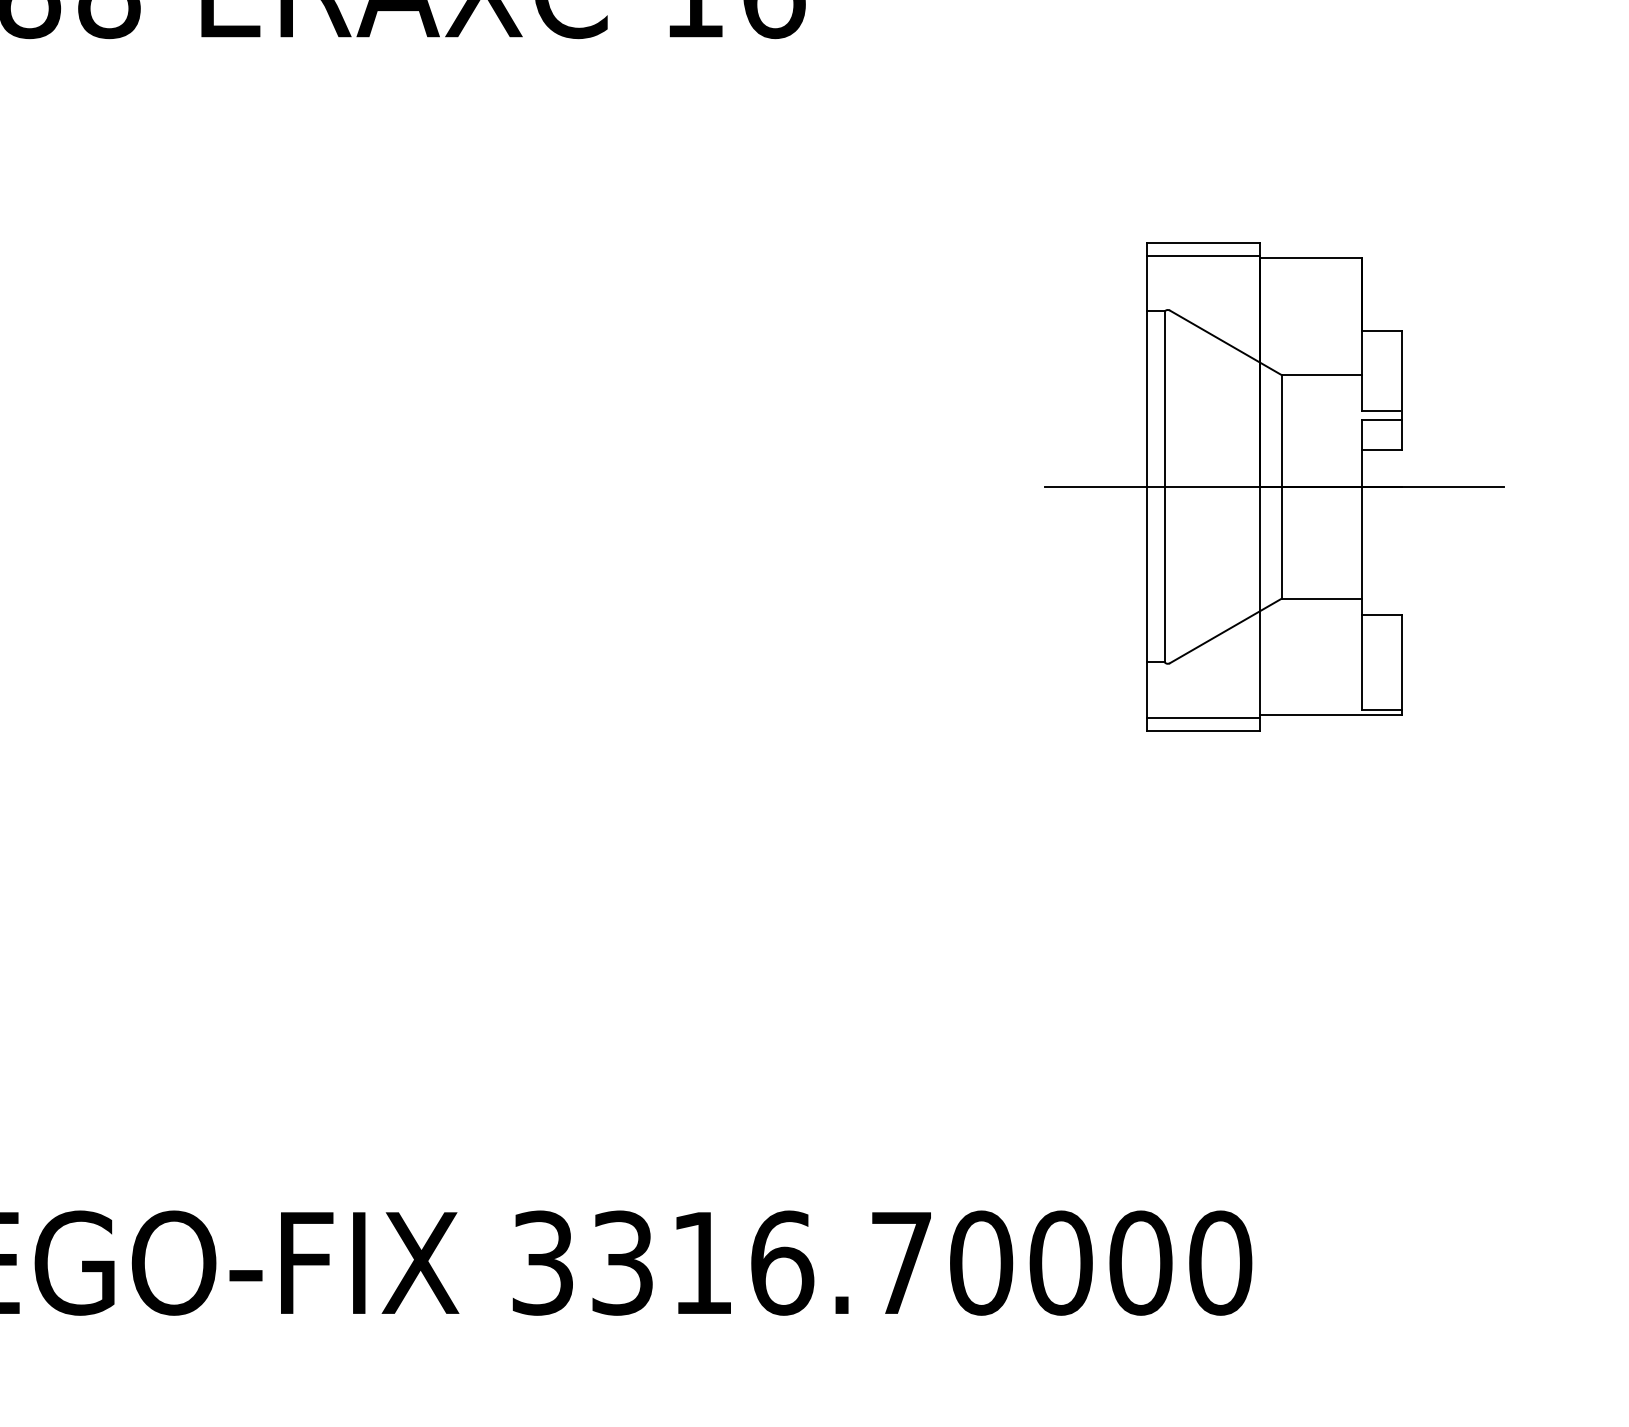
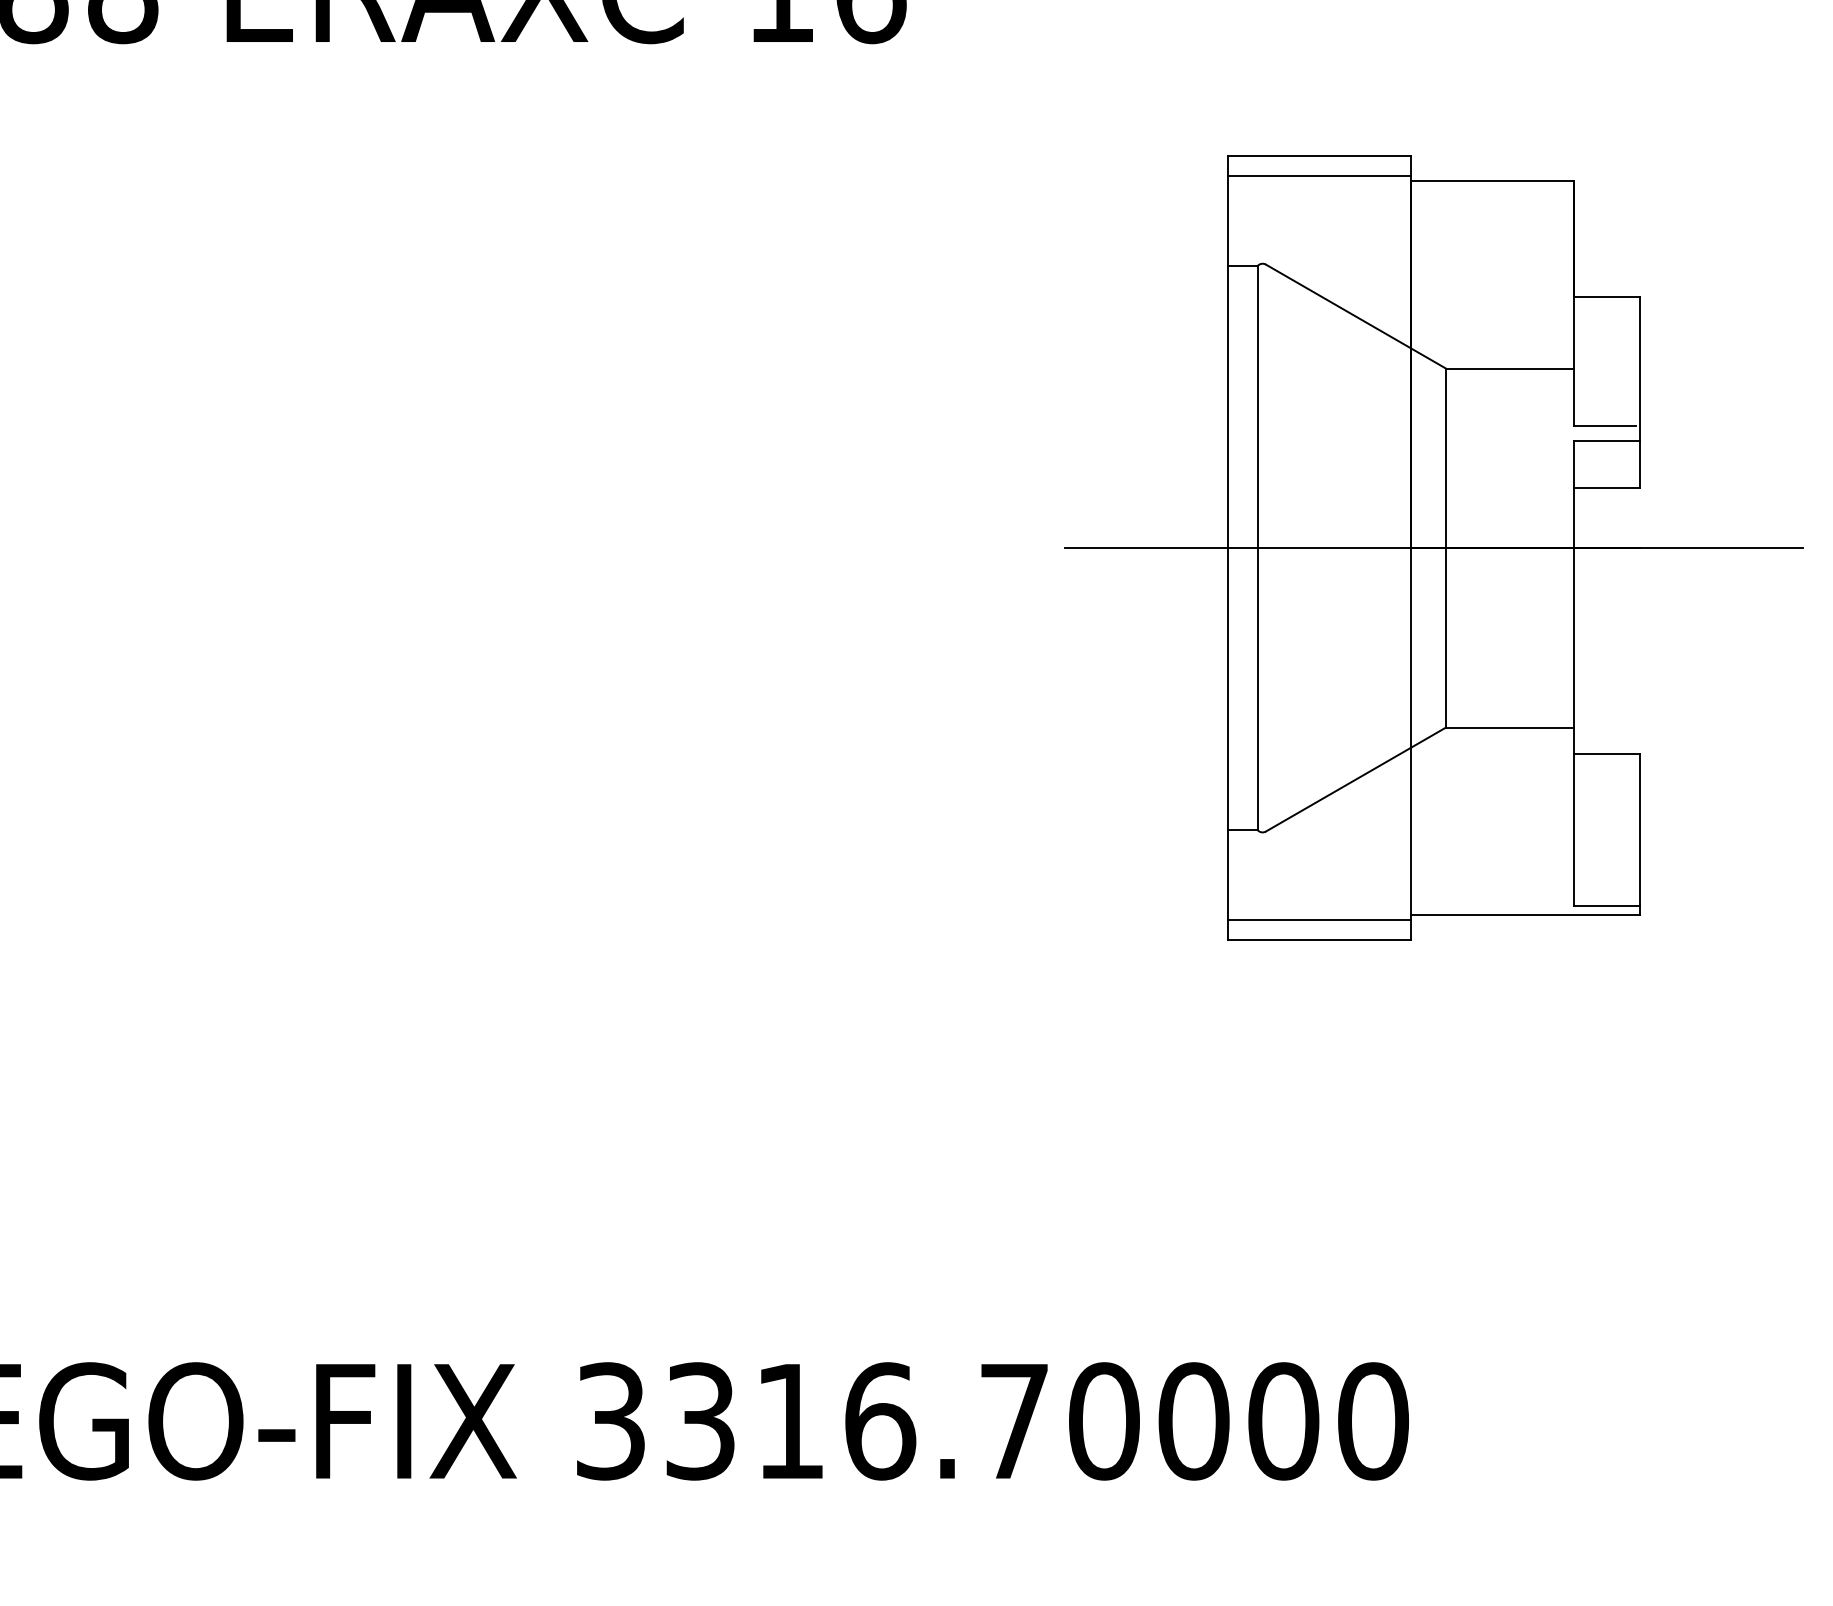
part: (1274, 486) -> (1433, 547), size x1.43

